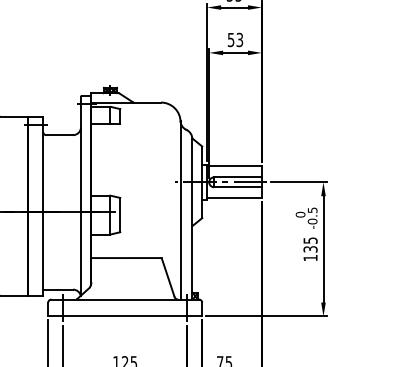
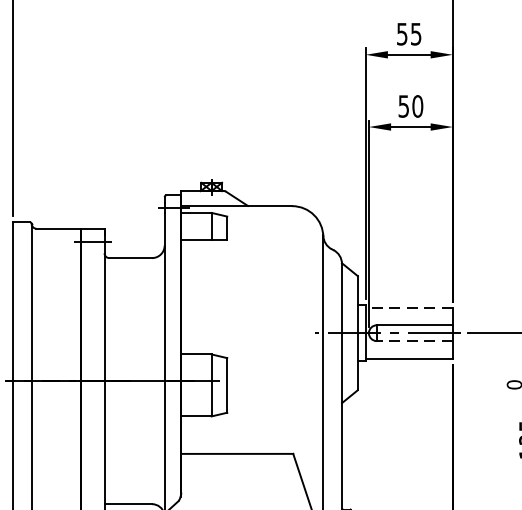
text: (239, 39) -> (417, 105), 53 -> 50
line: (234, 166) -> (409, 308), solid -> dashed
line: (238, 187) -> (415, 341), solid -> dashed

